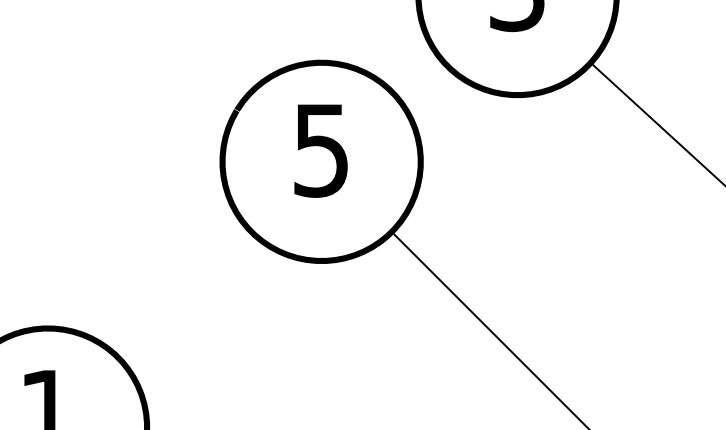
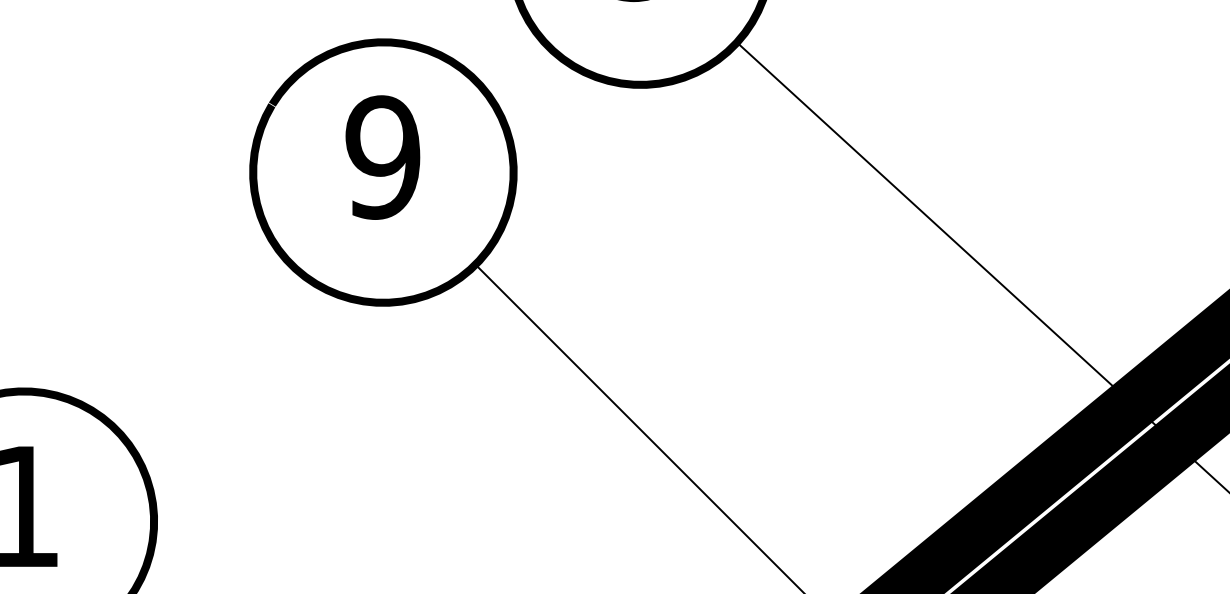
text: (320, 150) -> (382, 157), 5 -> 9

